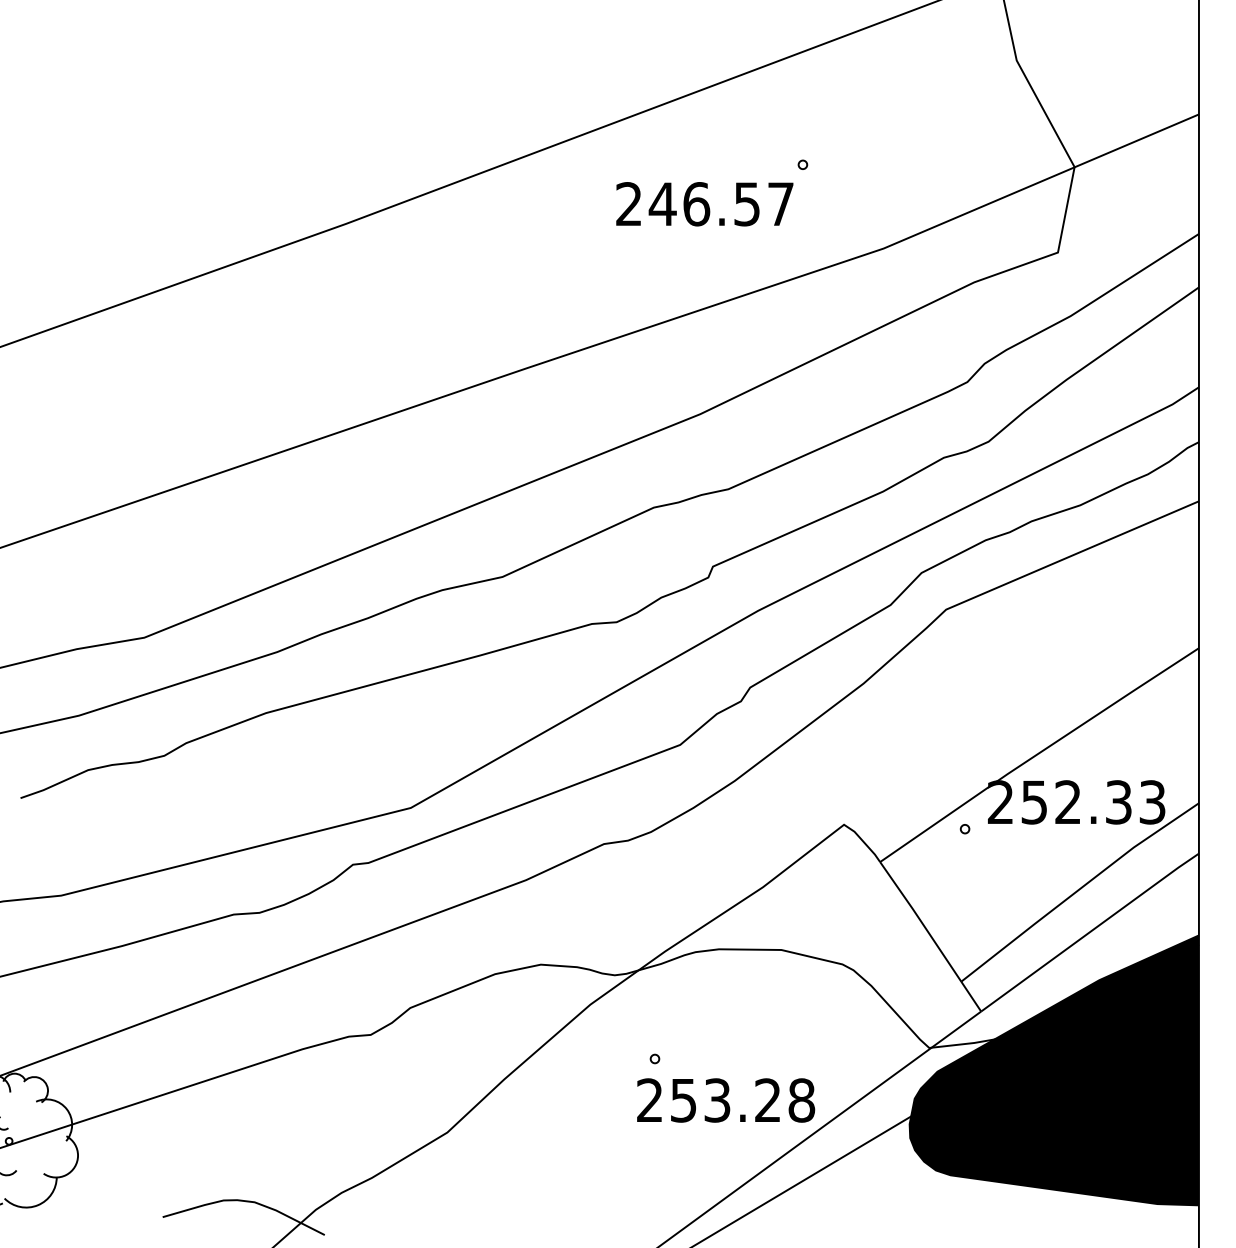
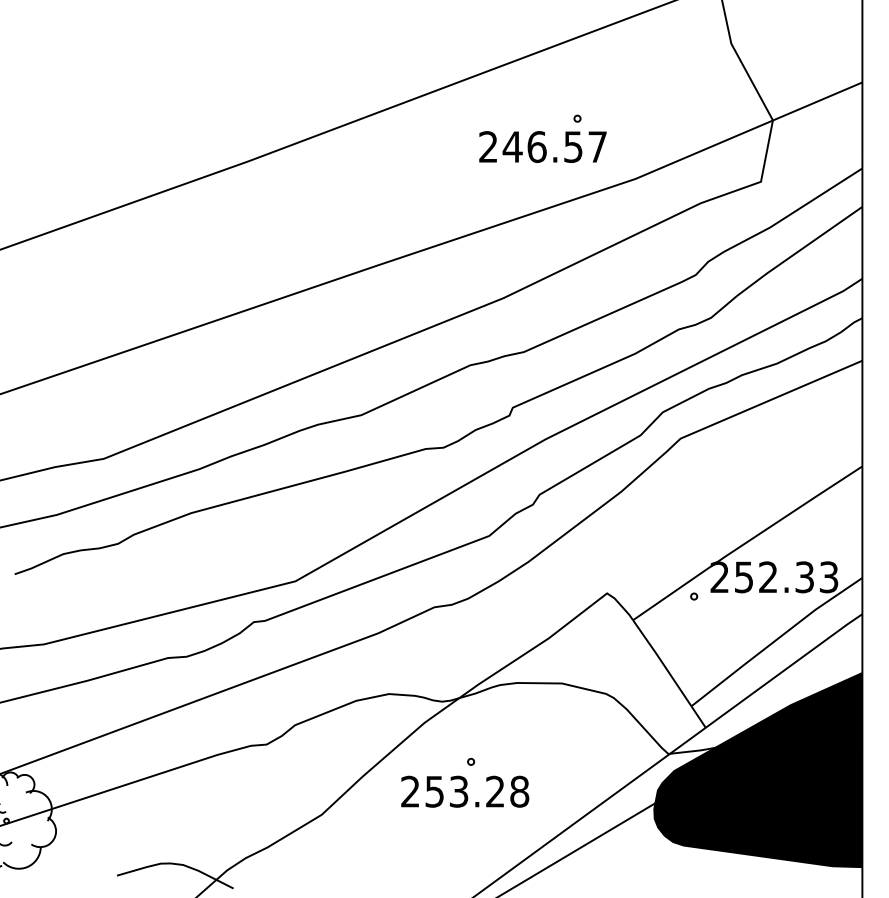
text: (704, 203) -> (542, 146), moved
text: (726, 1100) -> (465, 791), moved

